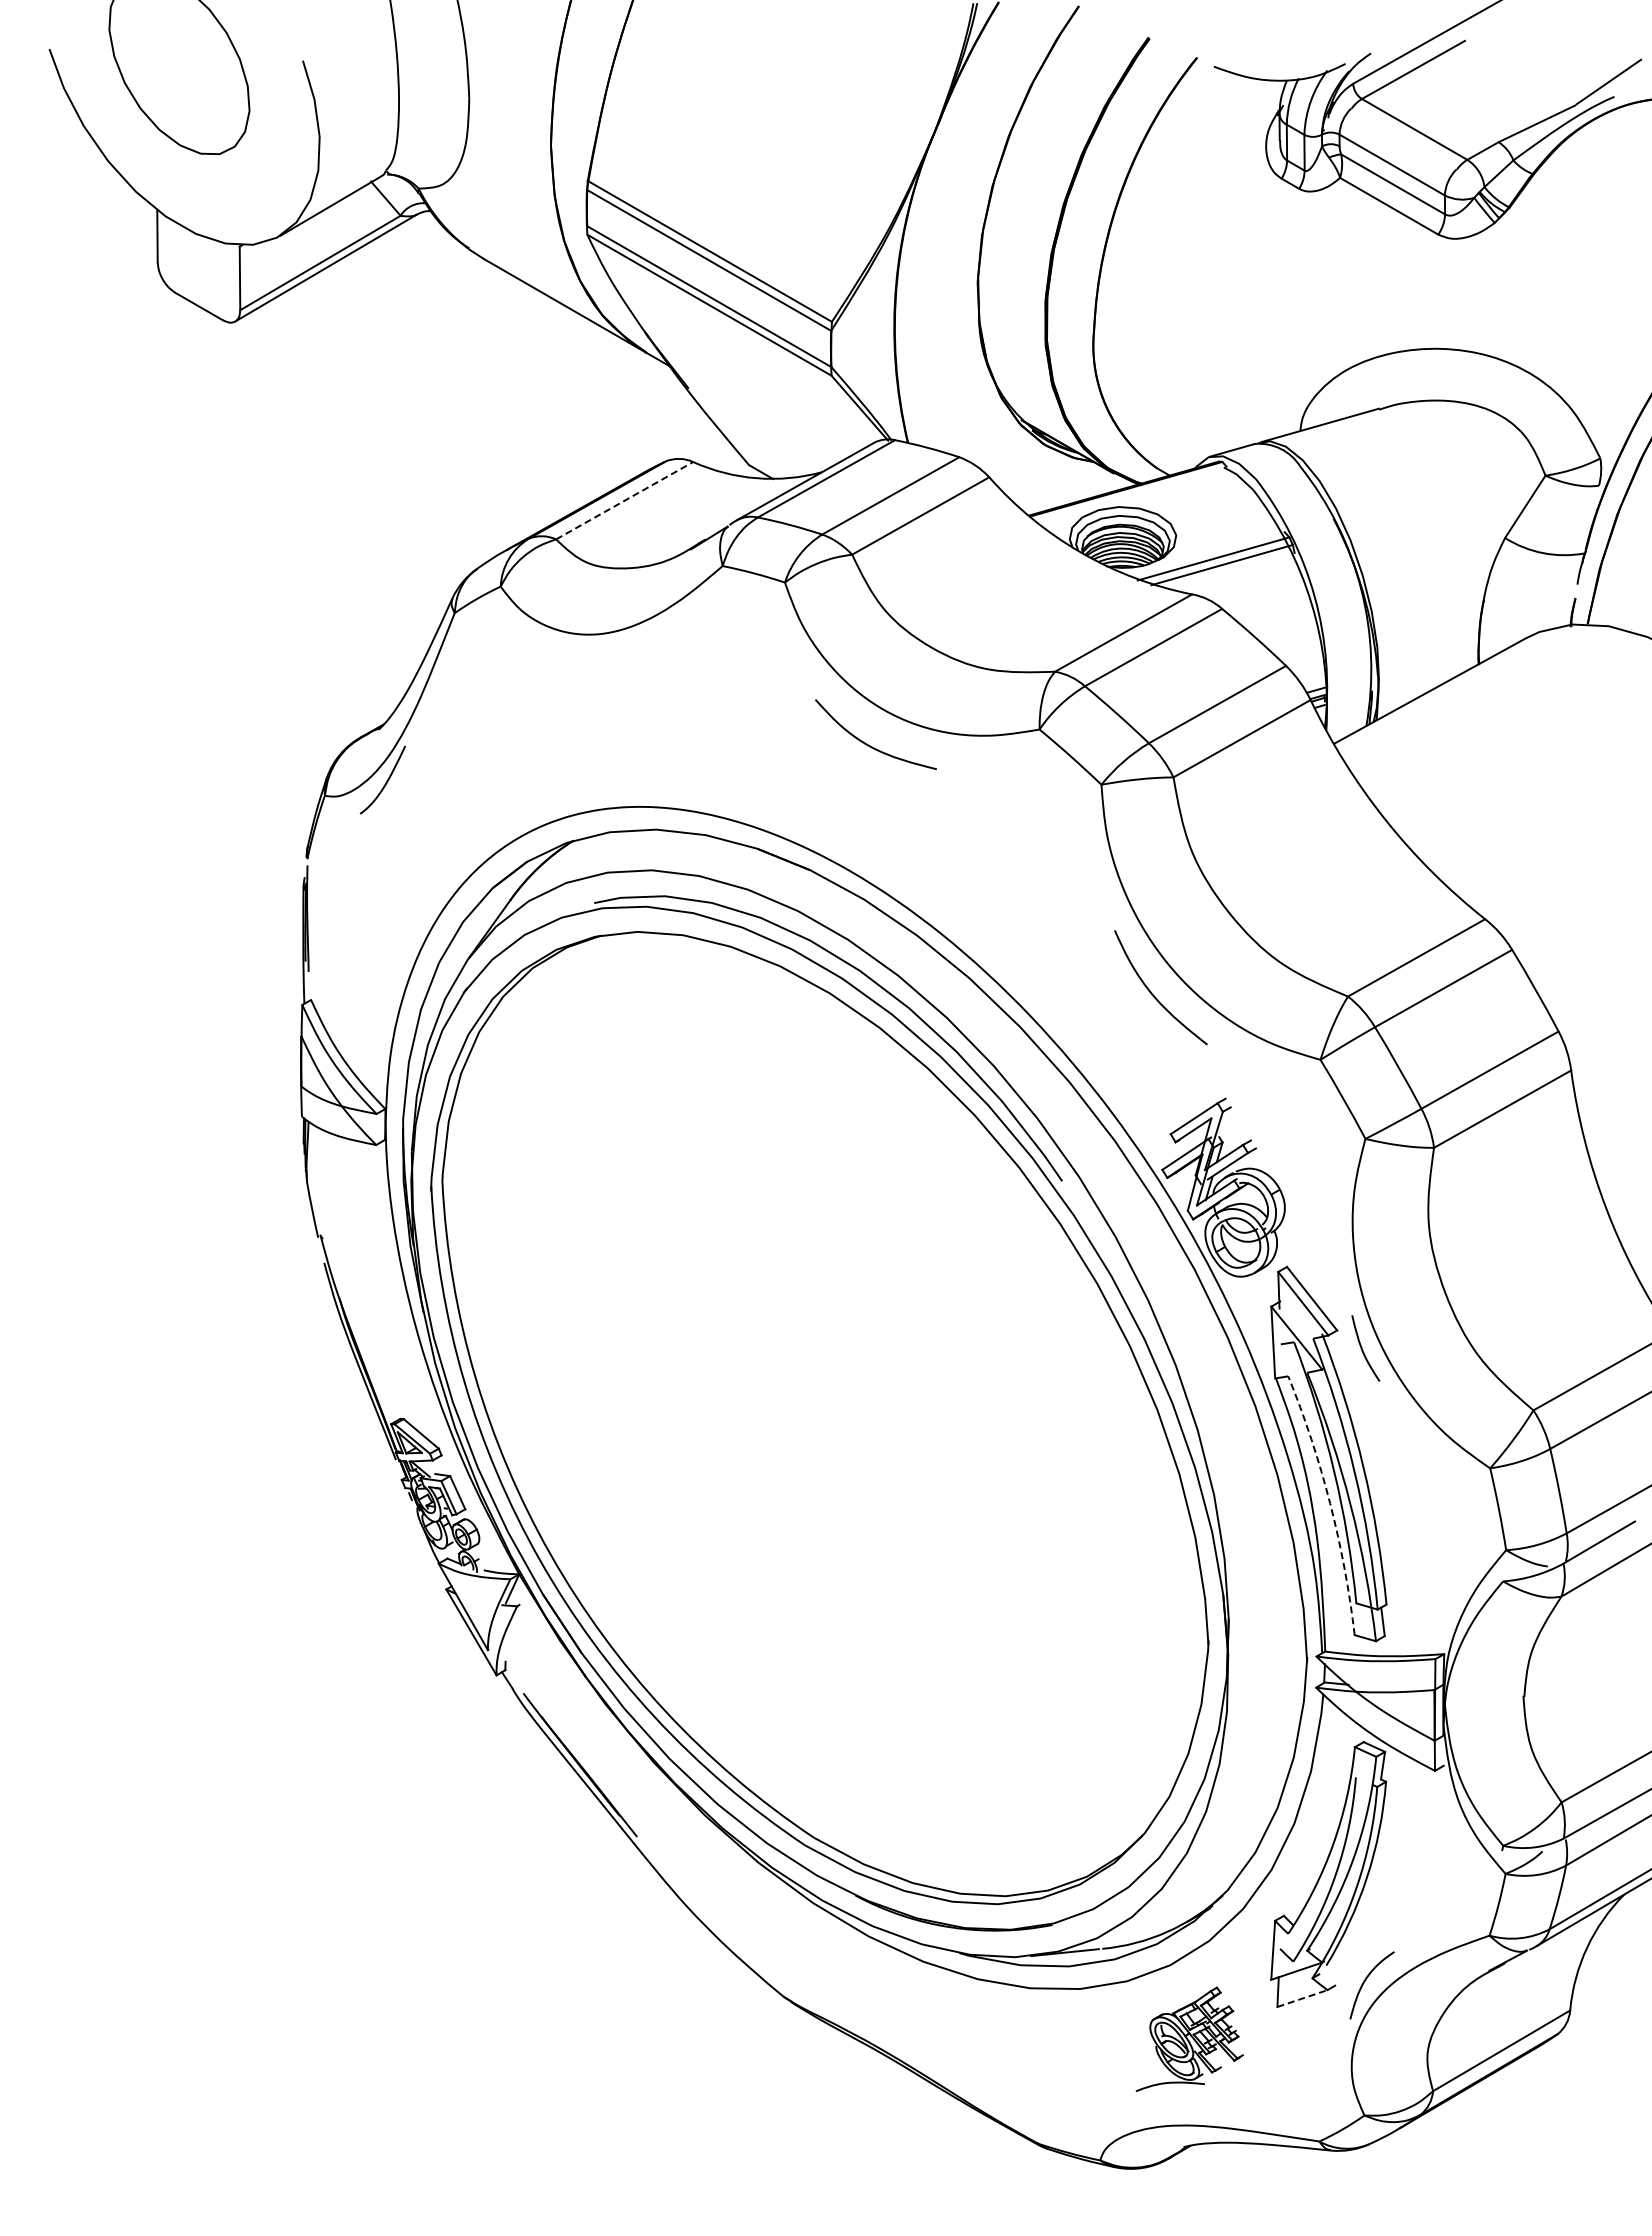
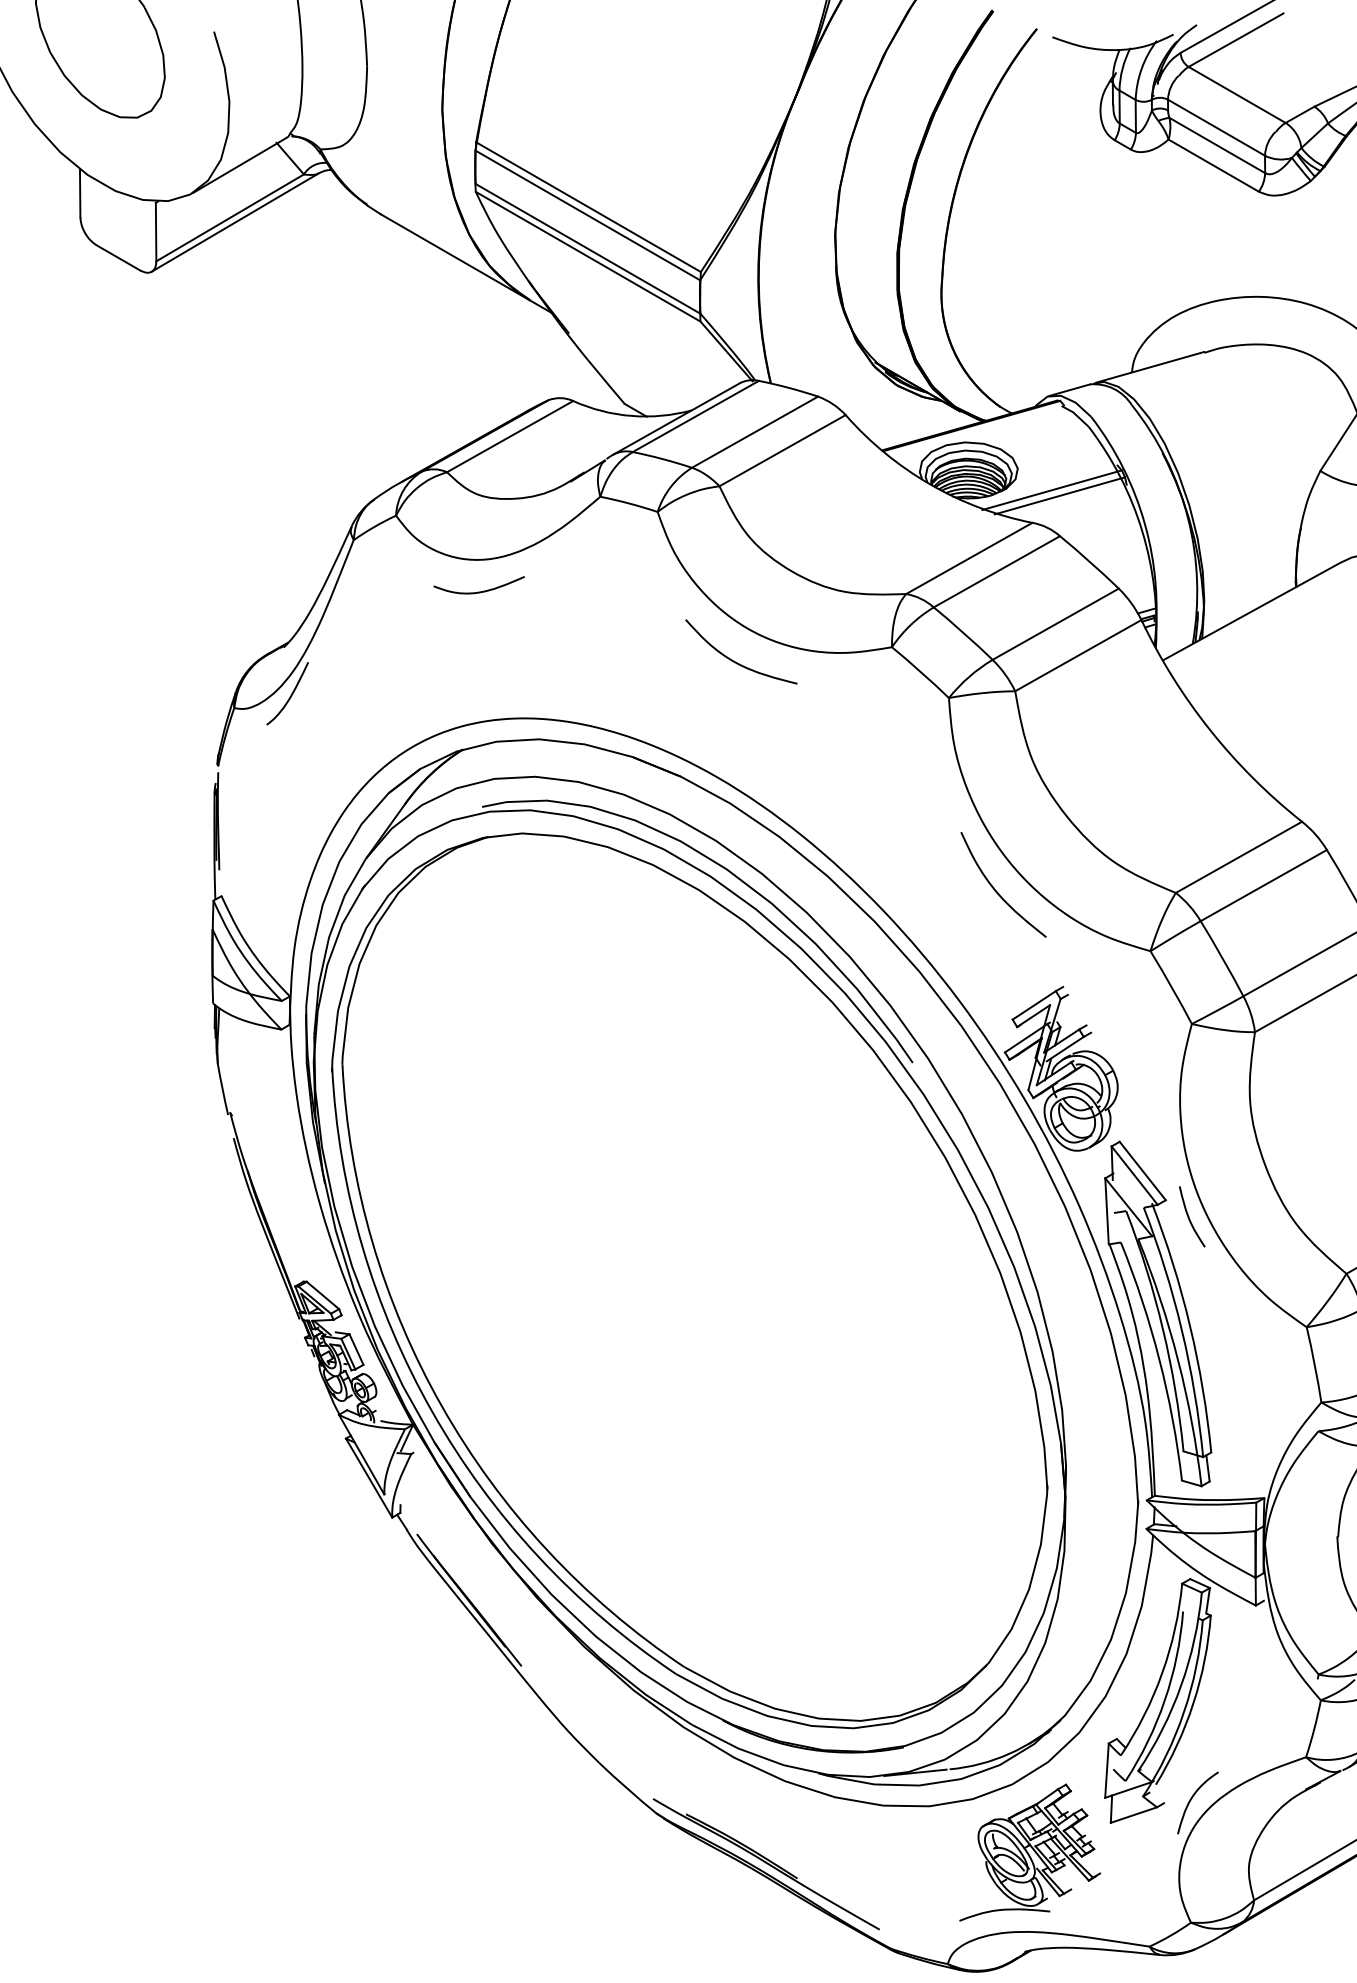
line: (624, 500) -> (509, 436), dashed -> solid
curve: (593, 668) -> (481, 591), added
arc: (1330, 1503) -> (1159, 1359), dashed -> solid
line: (1302, 1998) -> (1133, 1815), dashed -> solid
part: (1189, 2039) -> (1029, 1852), size x1.43
part: (902, 2051) -> (765, 1863), added

